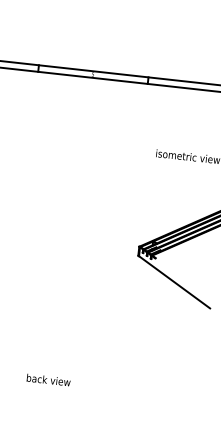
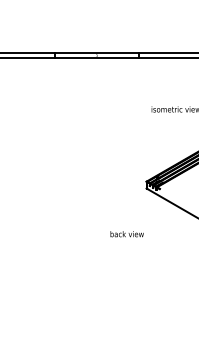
text: (47, 380) -> (126, 234), moved

